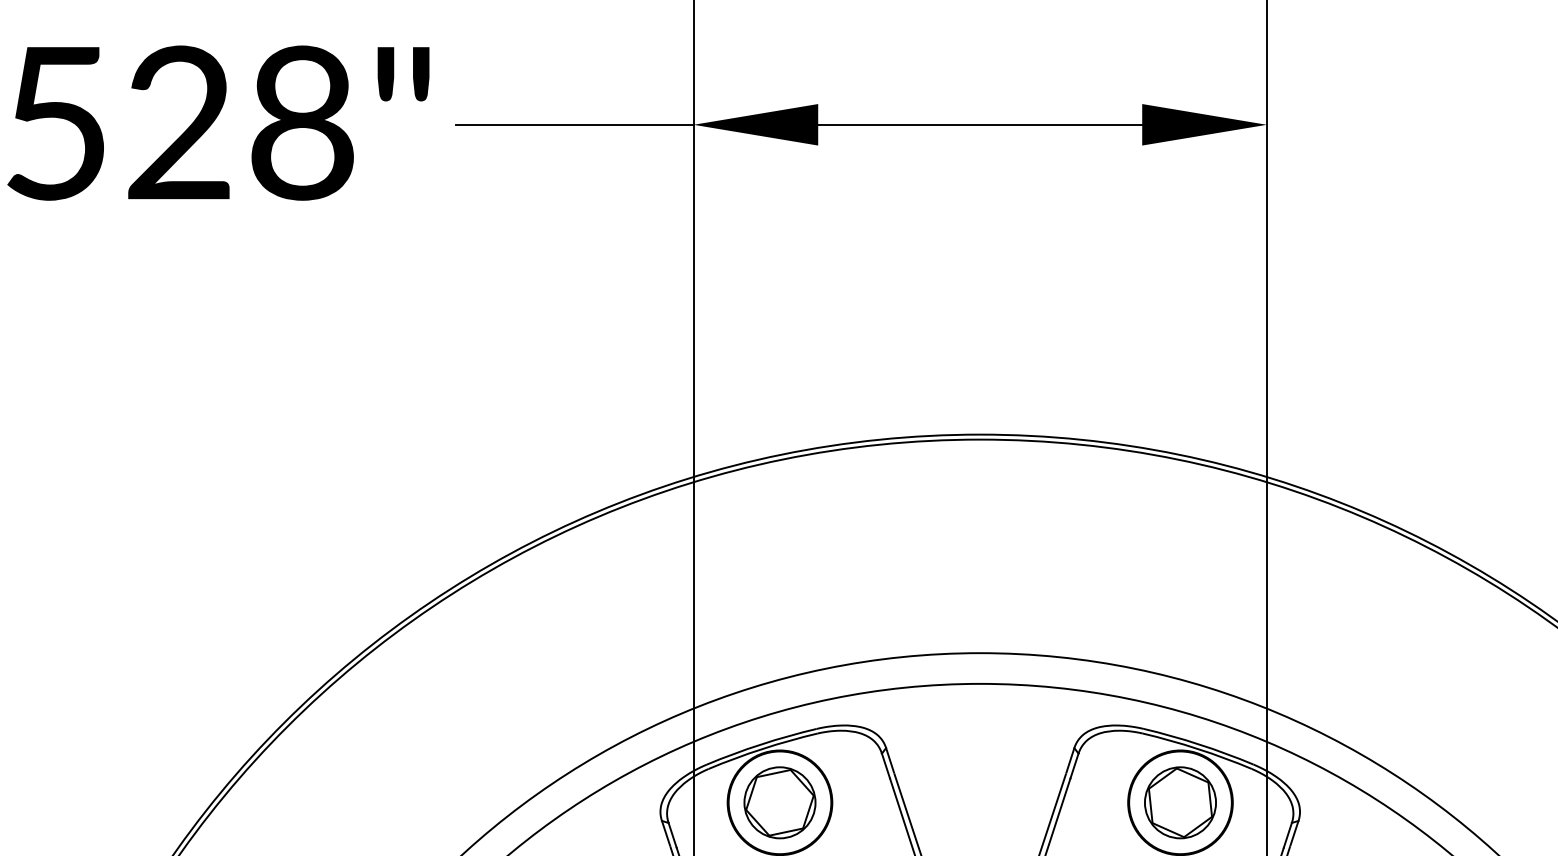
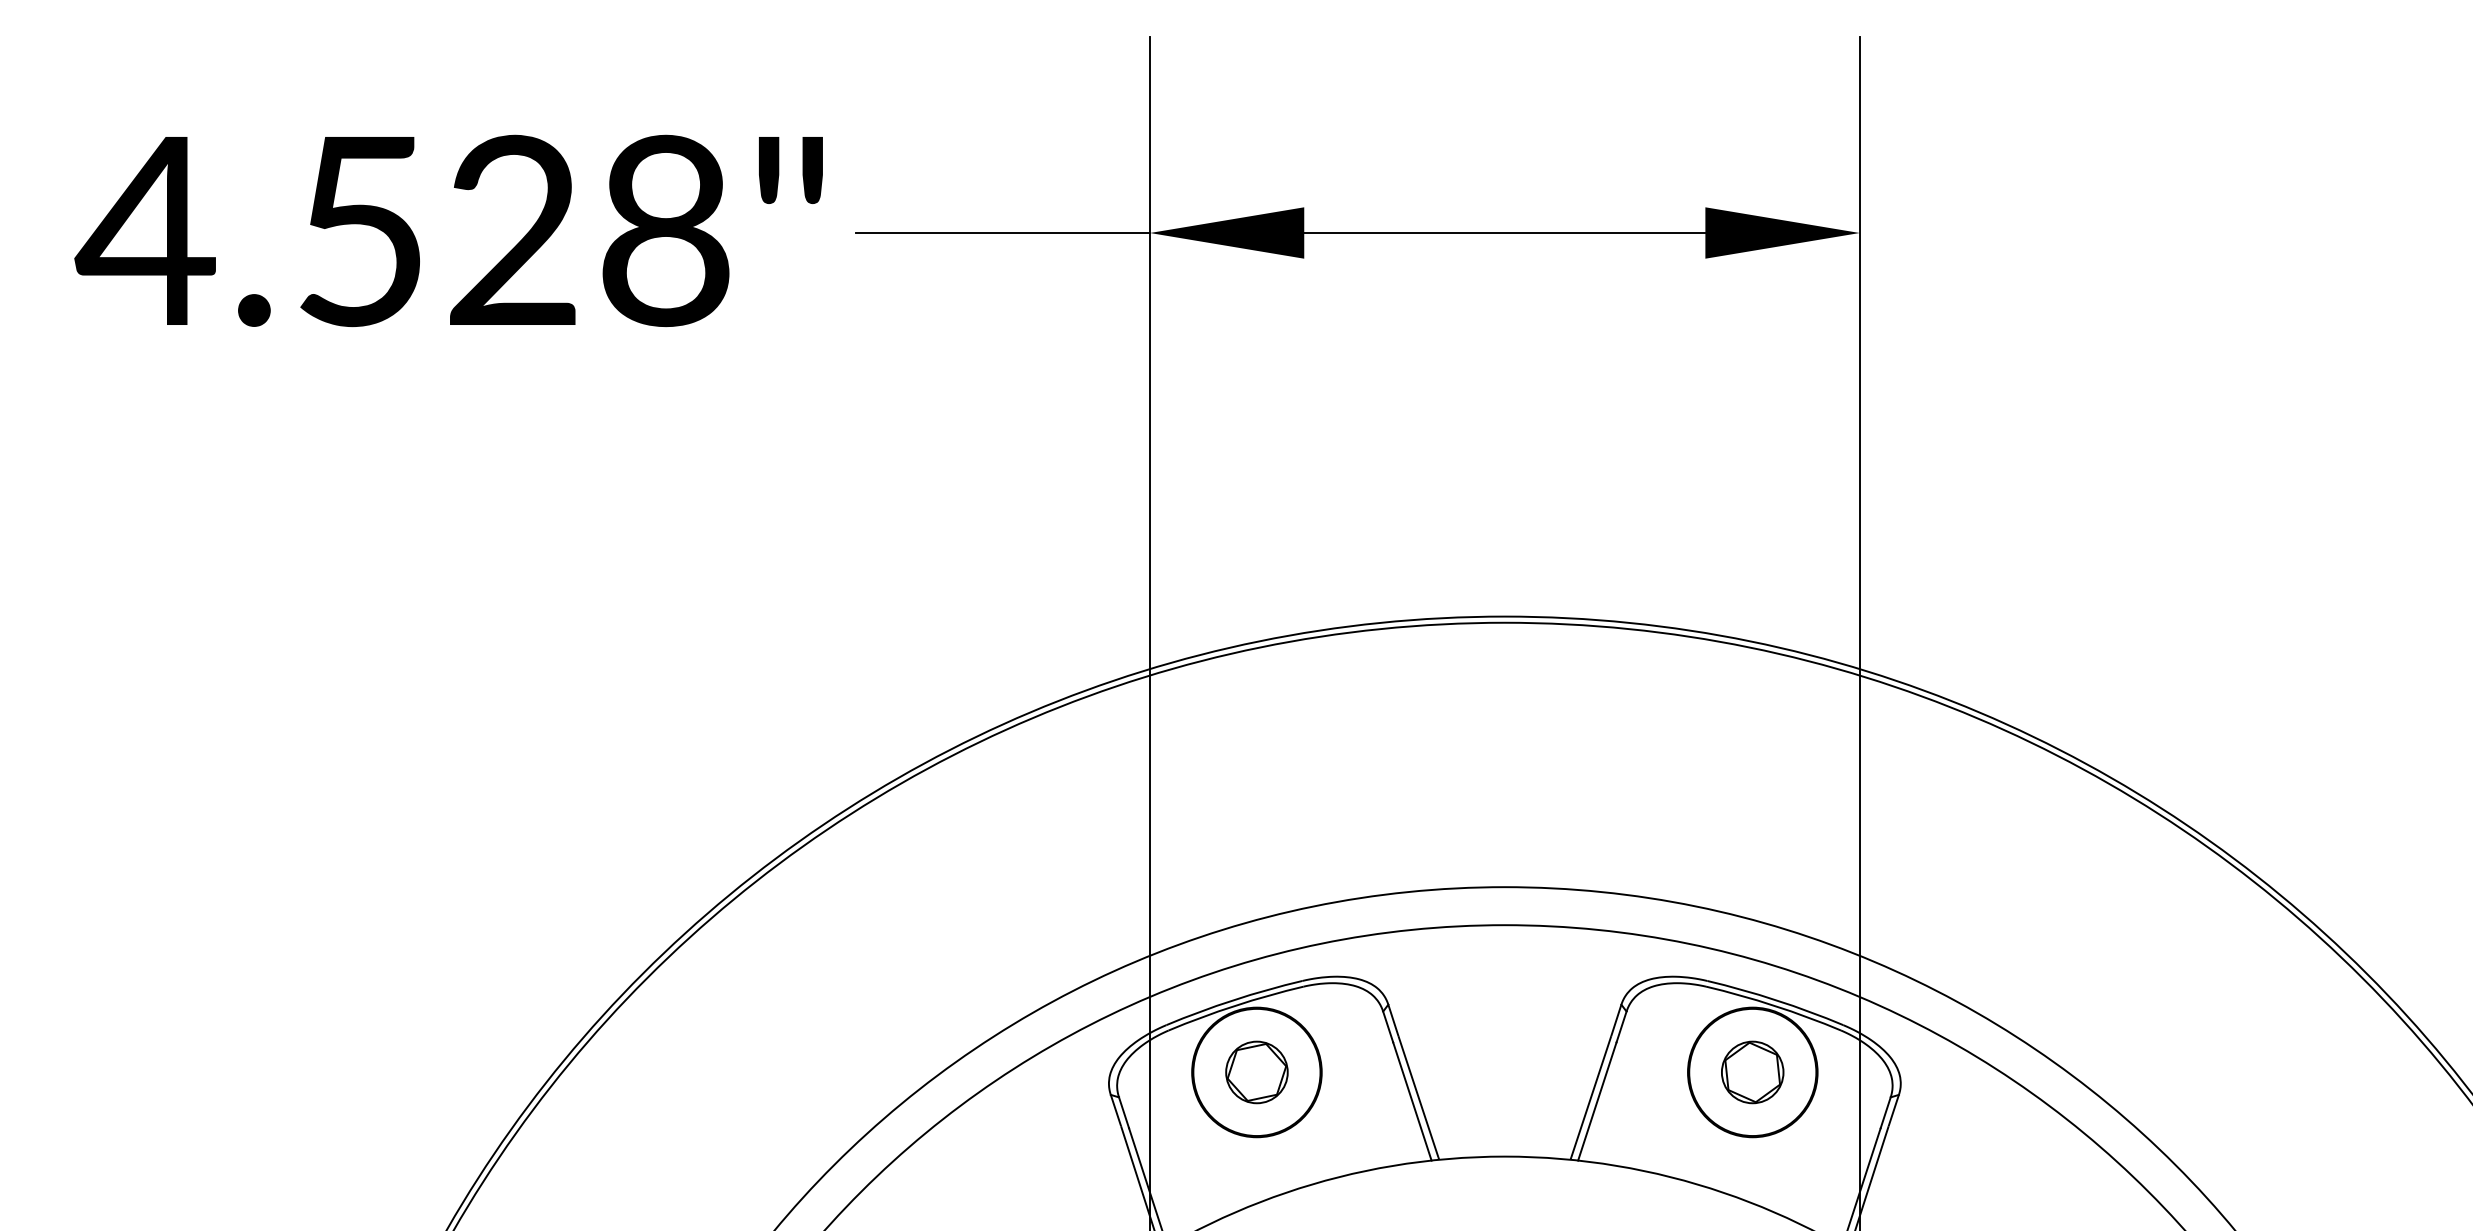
part: (779, 802) -> (1256, 1072), size x0.7
part: (1180, 802) -> (1752, 1072), size x0.7

